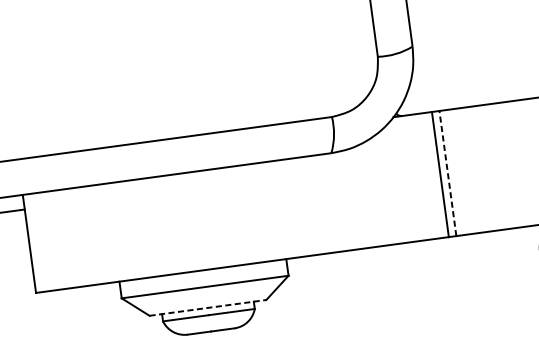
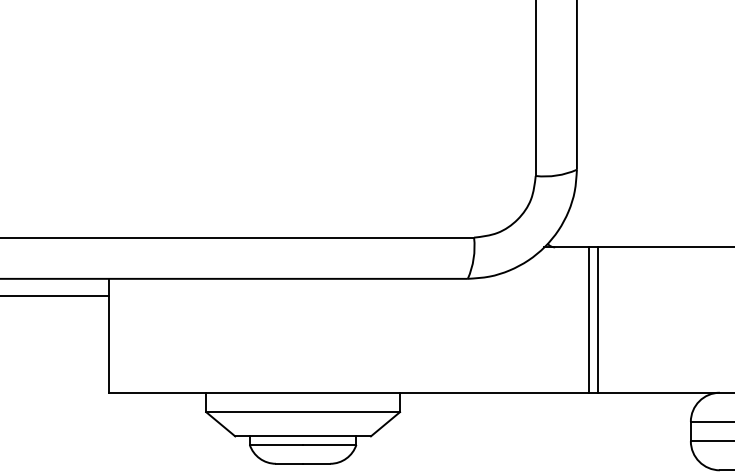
line: (447, 173) -> (597, 320), dashed -> solid
line: (208, 307) -> (303, 436), dashed -> solid

